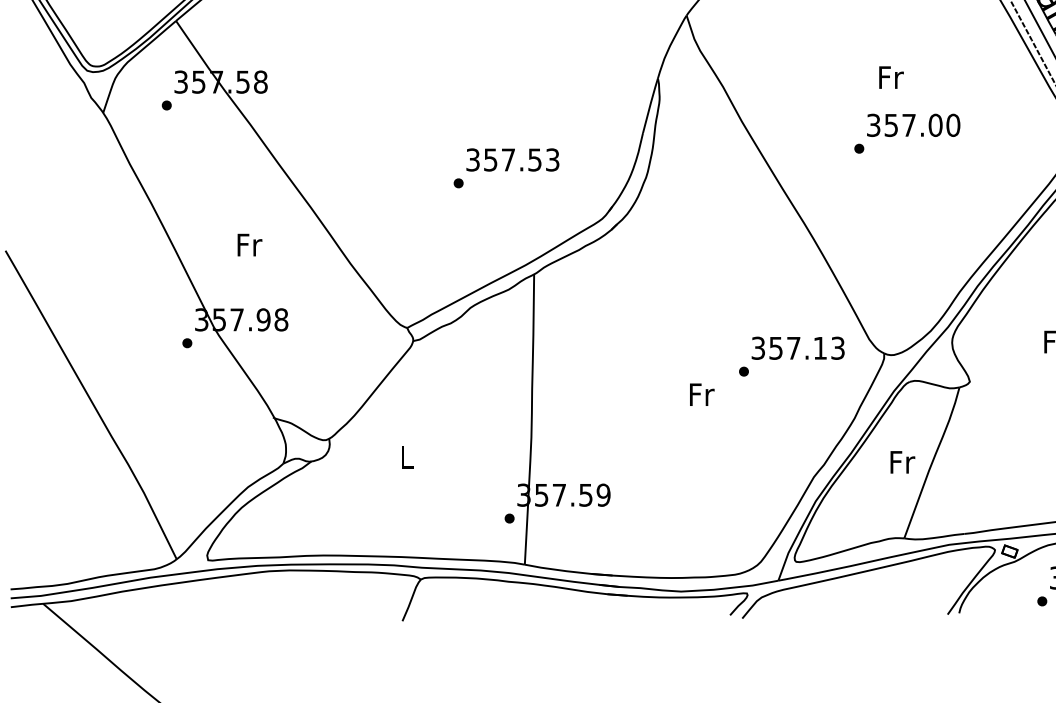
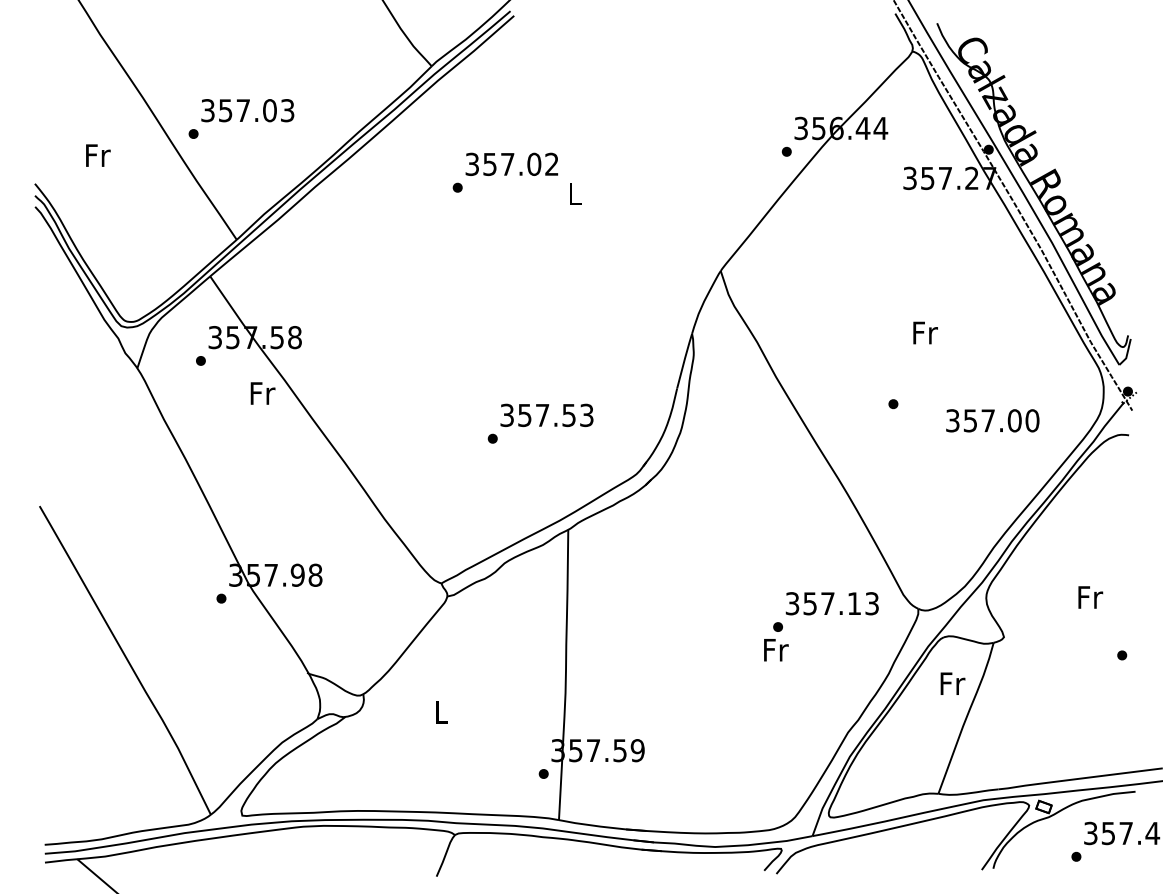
text: (913, 125) -> (992, 420), moved
text: (249, 245) -> (262, 393), moved
text: (702, 395) -> (776, 650), moved
text: (902, 462) -> (952, 683), moved

